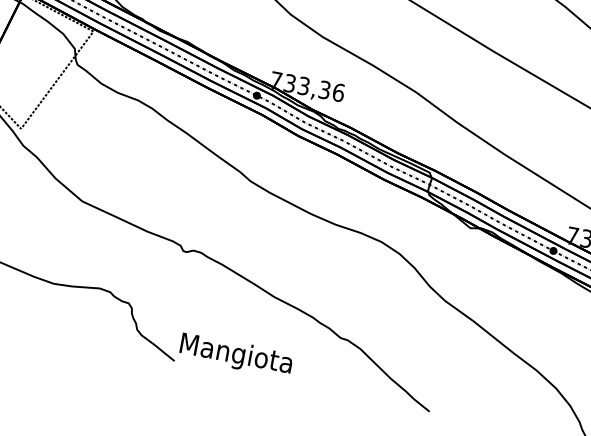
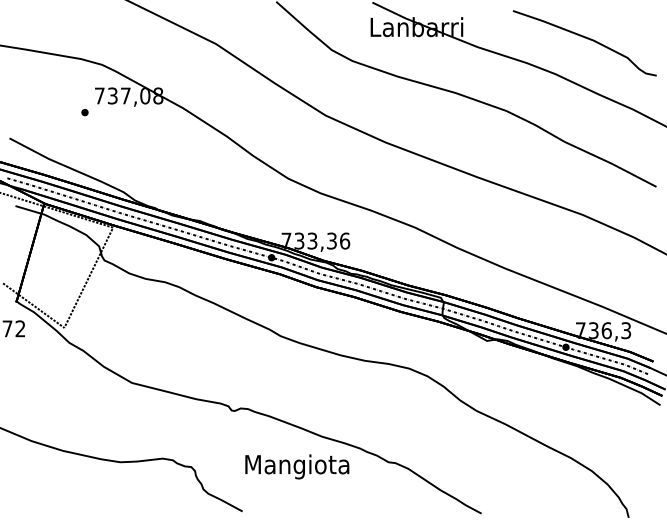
text: (236, 355) -> (297, 466), moved

